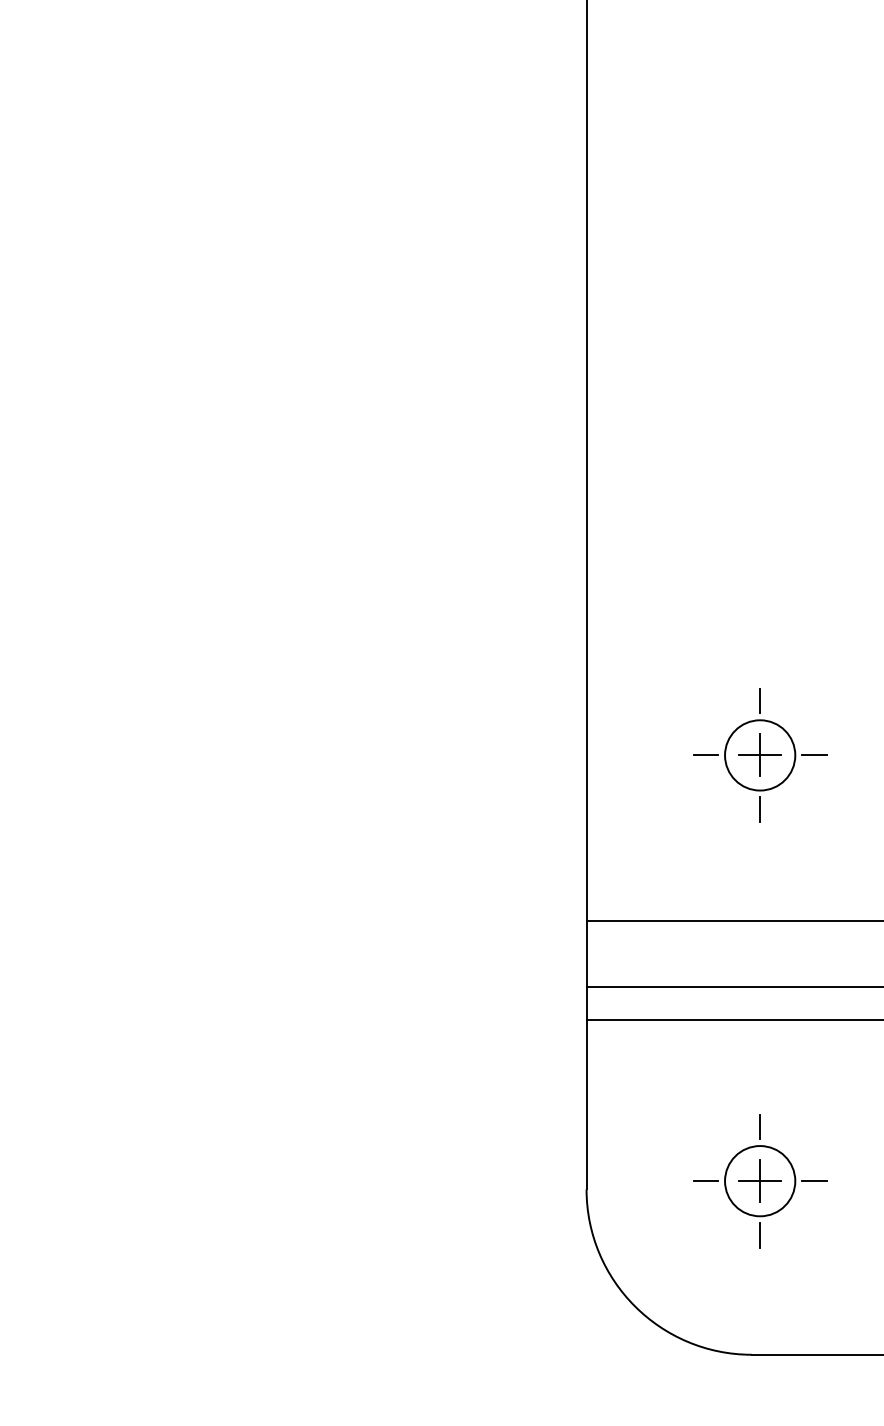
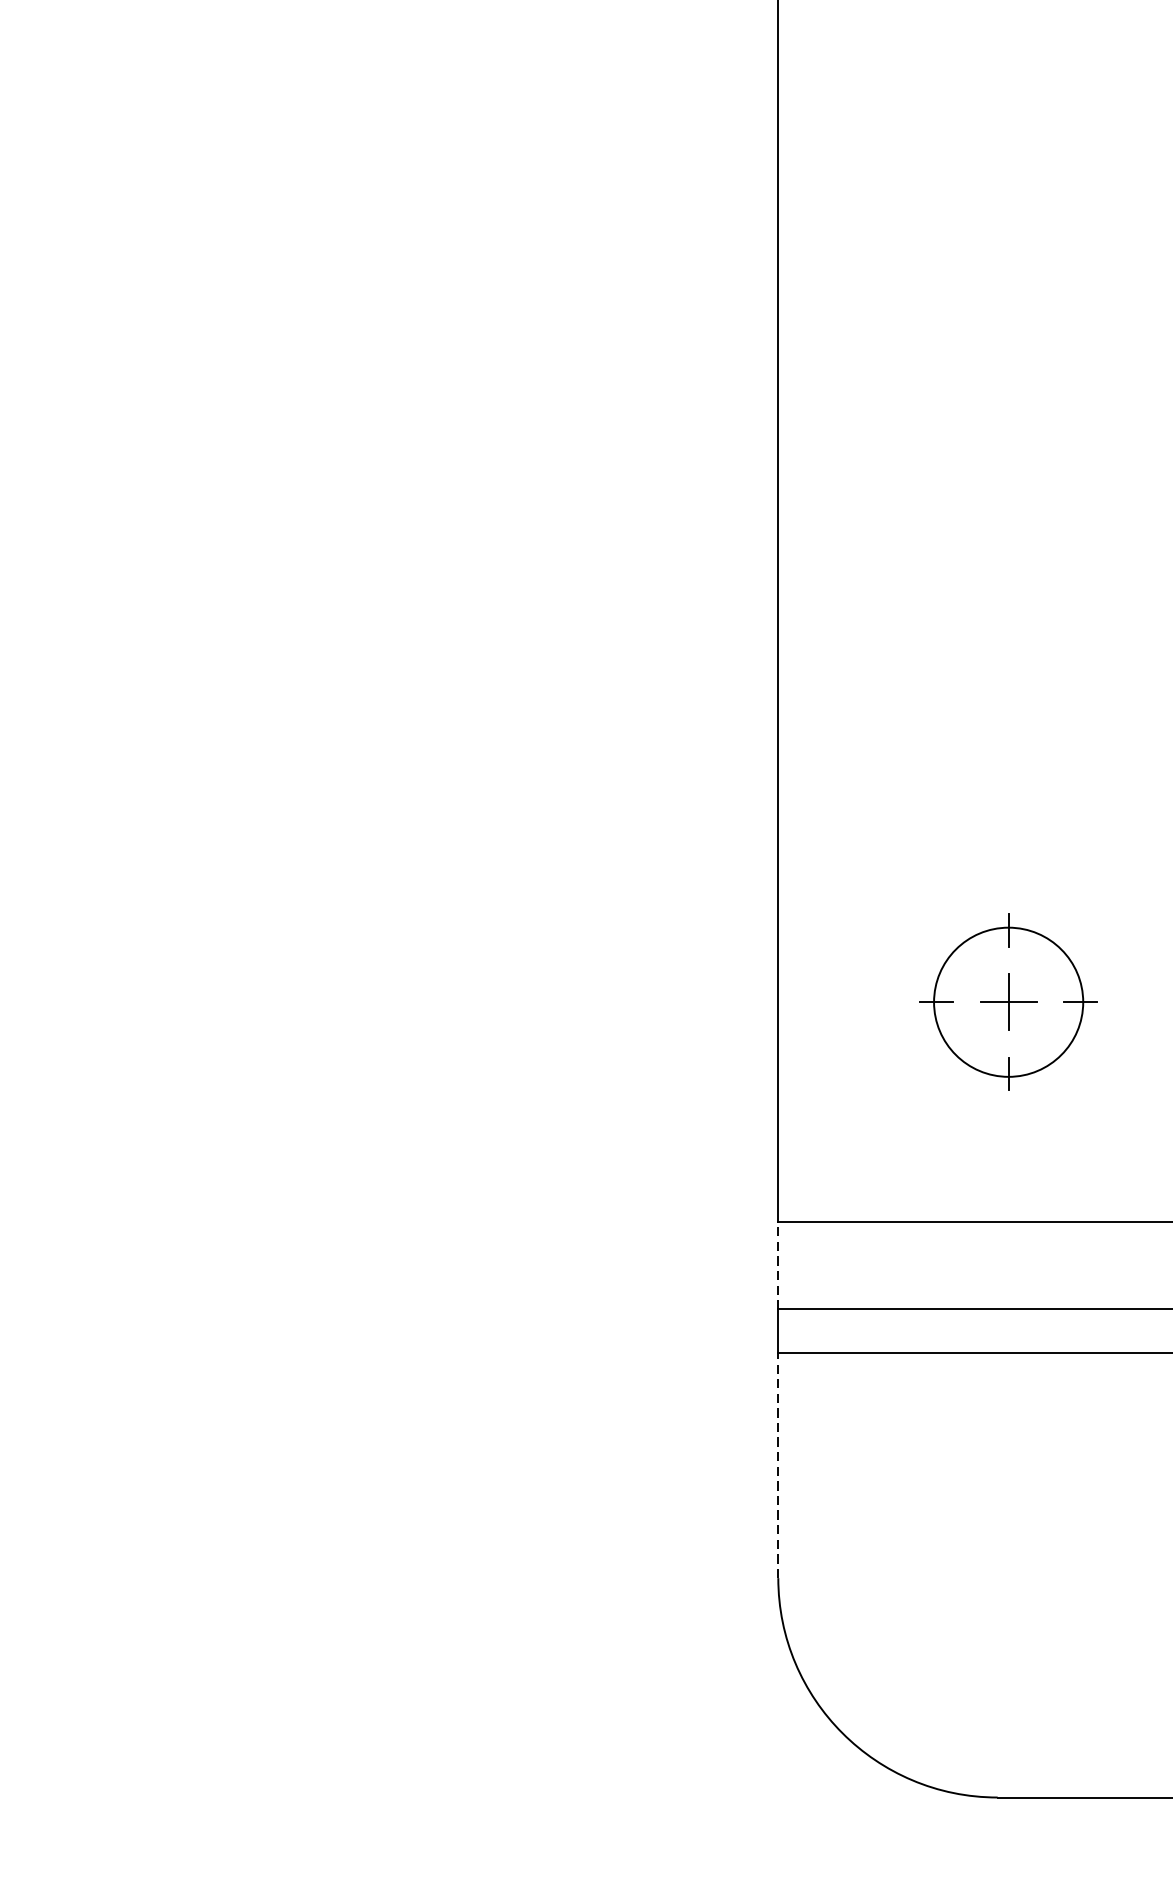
circle: (760, 755) -> (1009, 1002), size x1.6
line: (586, 953) -> (778, 1265), solid -> dashed
line: (586, 1104) -> (778, 1465), solid -> dashed
part: (760, 1181) -> (1009, 1567), removed

